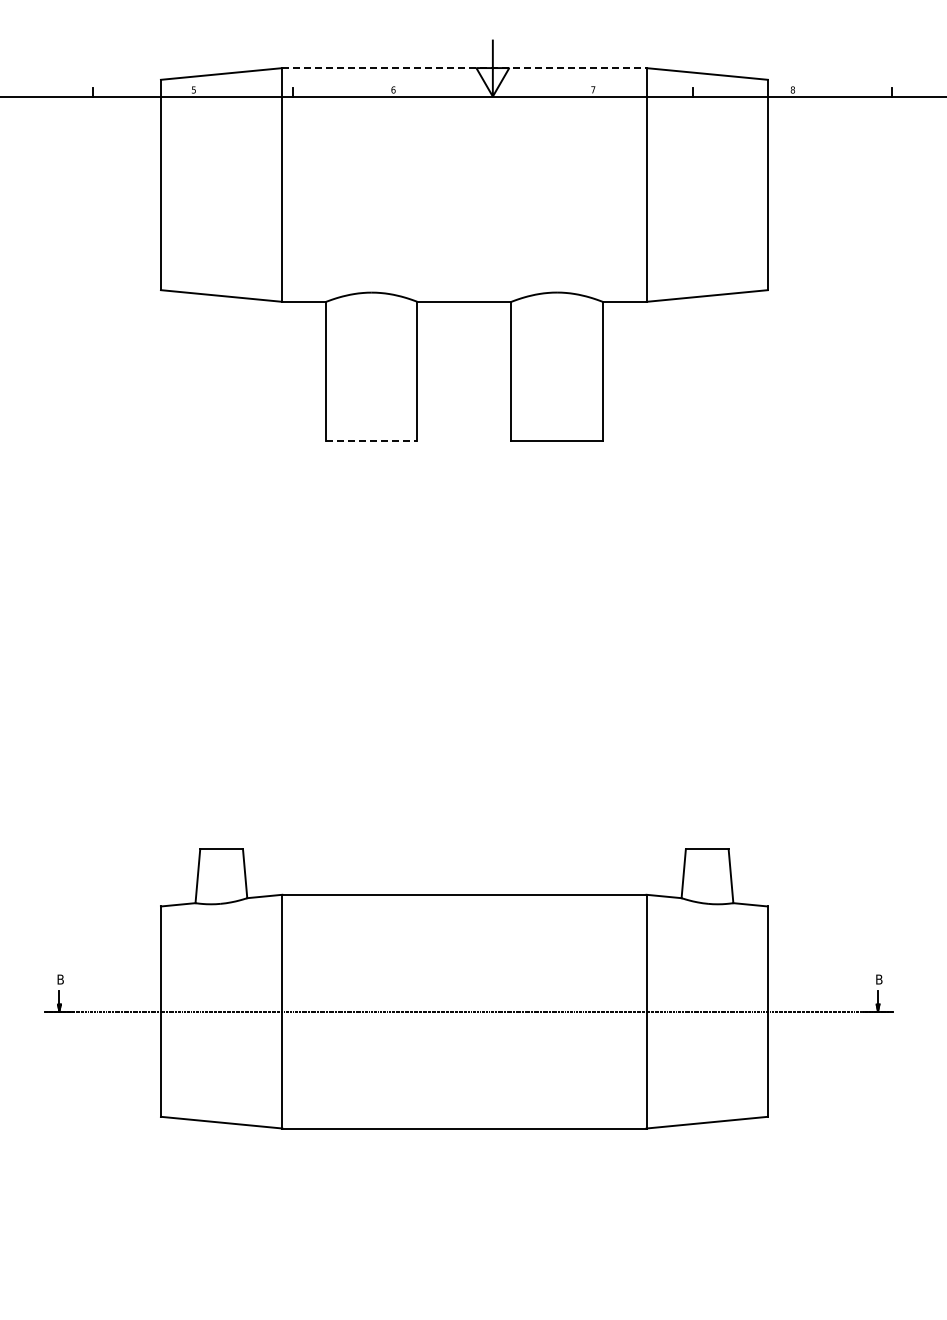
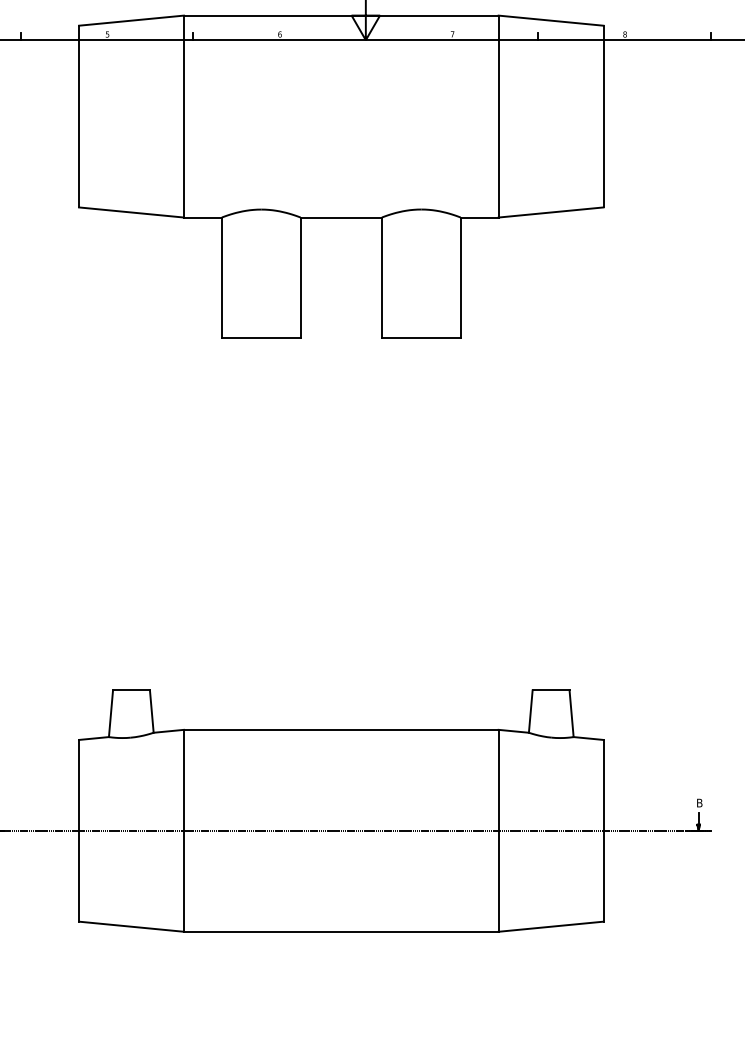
line: (464, 68) -> (341, 15), dashed -> solid
line: (371, 441) -> (260, 338), dashed -> solid

